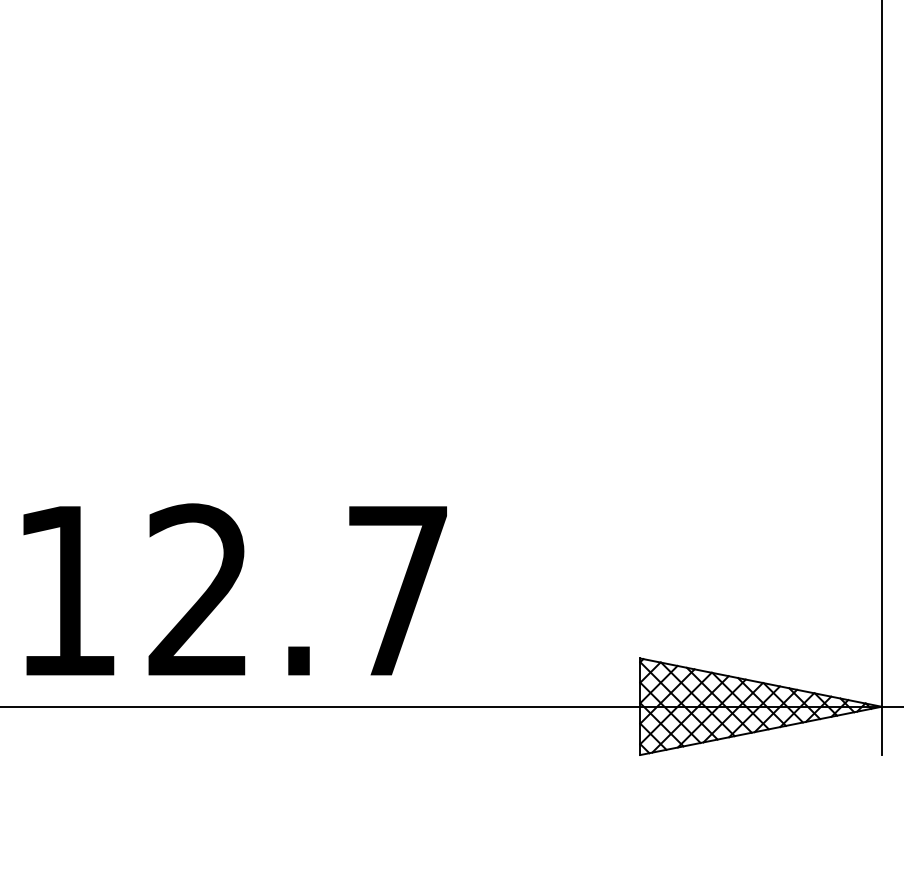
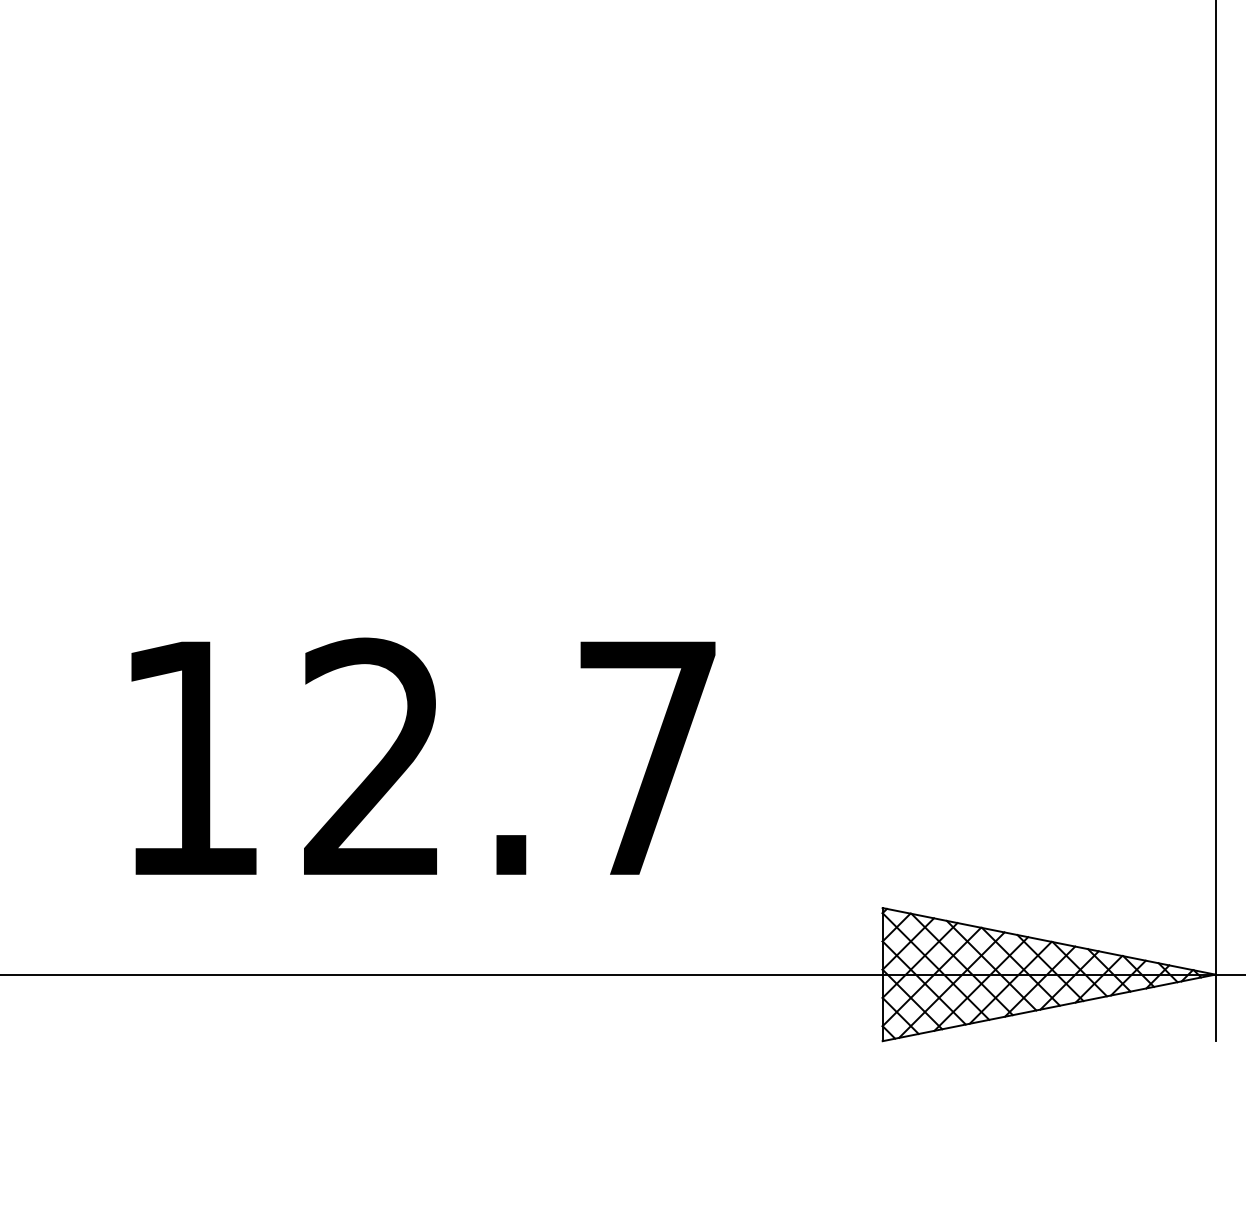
text: (234, 589) -> (422, 756), moved

